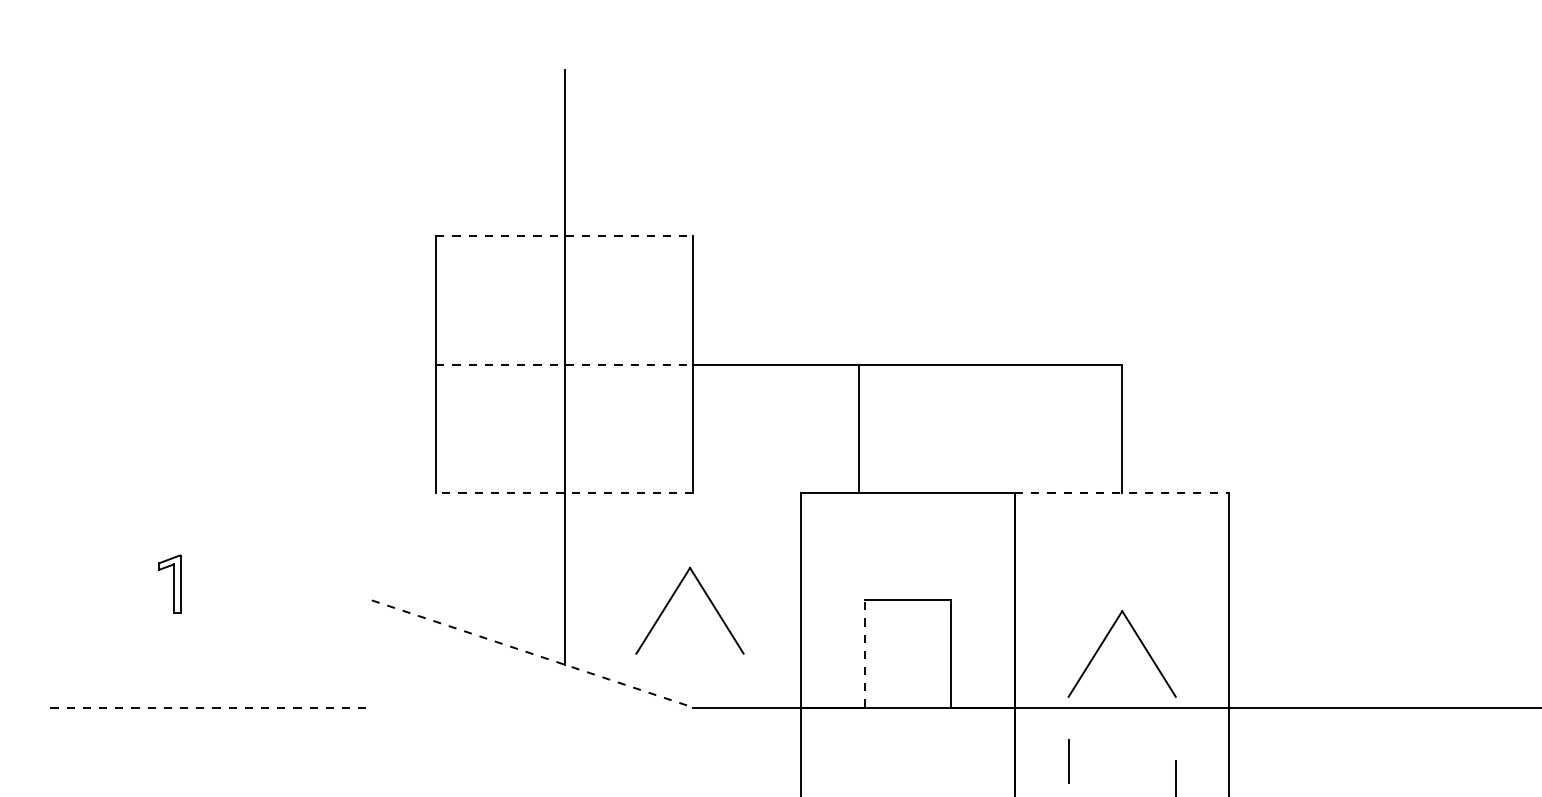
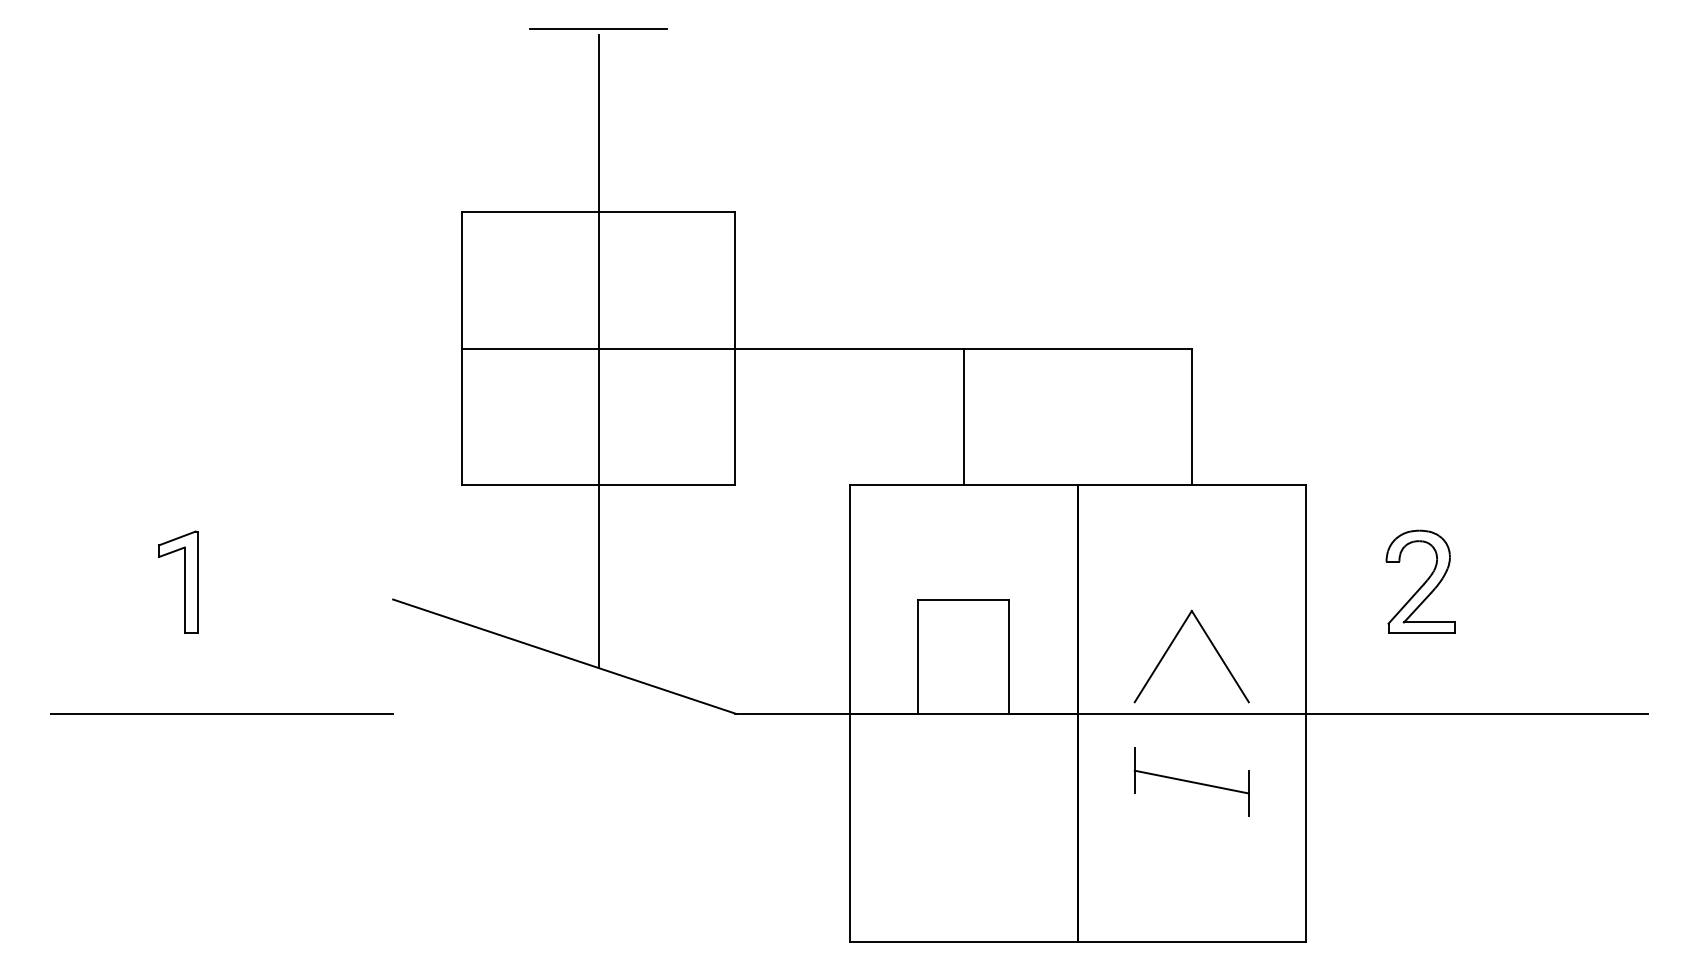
line: (564, 64) -> (598, 29), added
line: (564, 235) -> (598, 211), dashed -> solid
line: (564, 364) -> (598, 348), dashed -> solid
line: (858, 428) -> (963, 416), moved
line: (564, 493) -> (598, 485), dashed -> solid
line: (1122, 493) -> (1192, 485), dashed -> solid
part: (170, 583) -> (178, 581), size x1.67
part: (1337, 583) -> (1420, 581), added
part: (672, 597) -> (713, 596), removed
line: (532, 653) -> (564, 656), dashed -> solid
line: (864, 653) -> (917, 656), dashed -> solid
line: (211, 707) -> (222, 713), dashed -> solid
line: (1121, 771) -> (1191, 781), added

